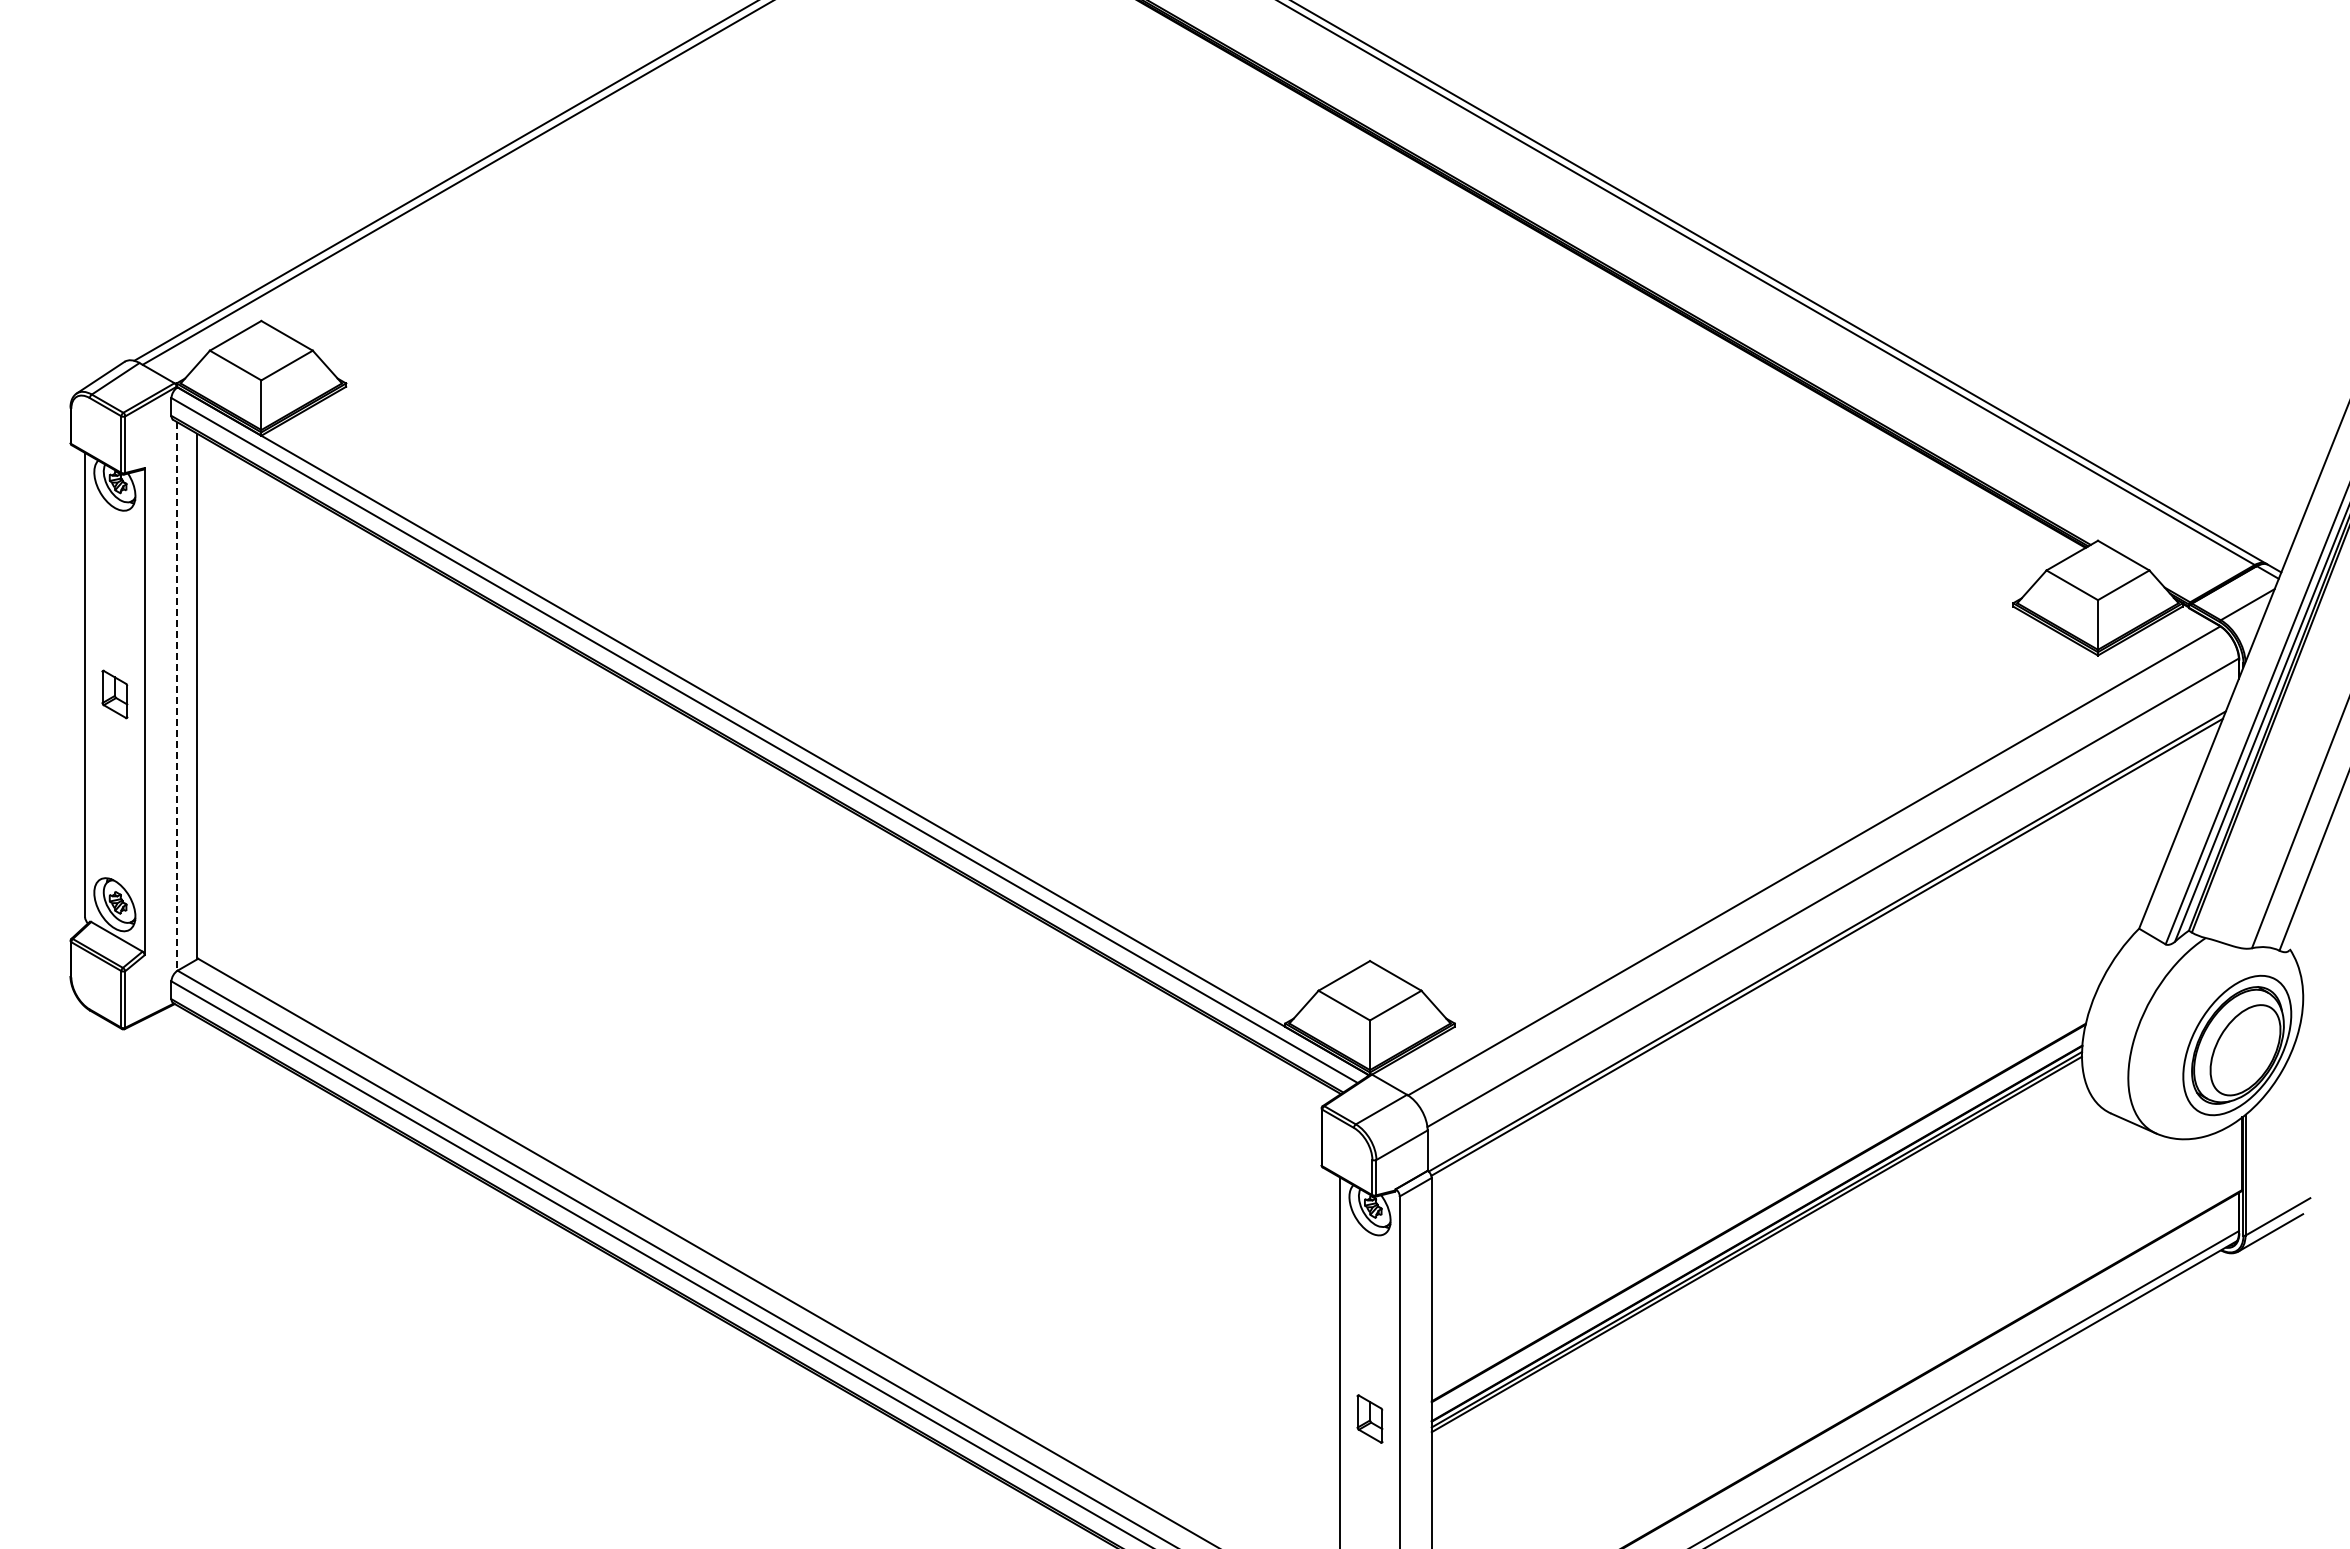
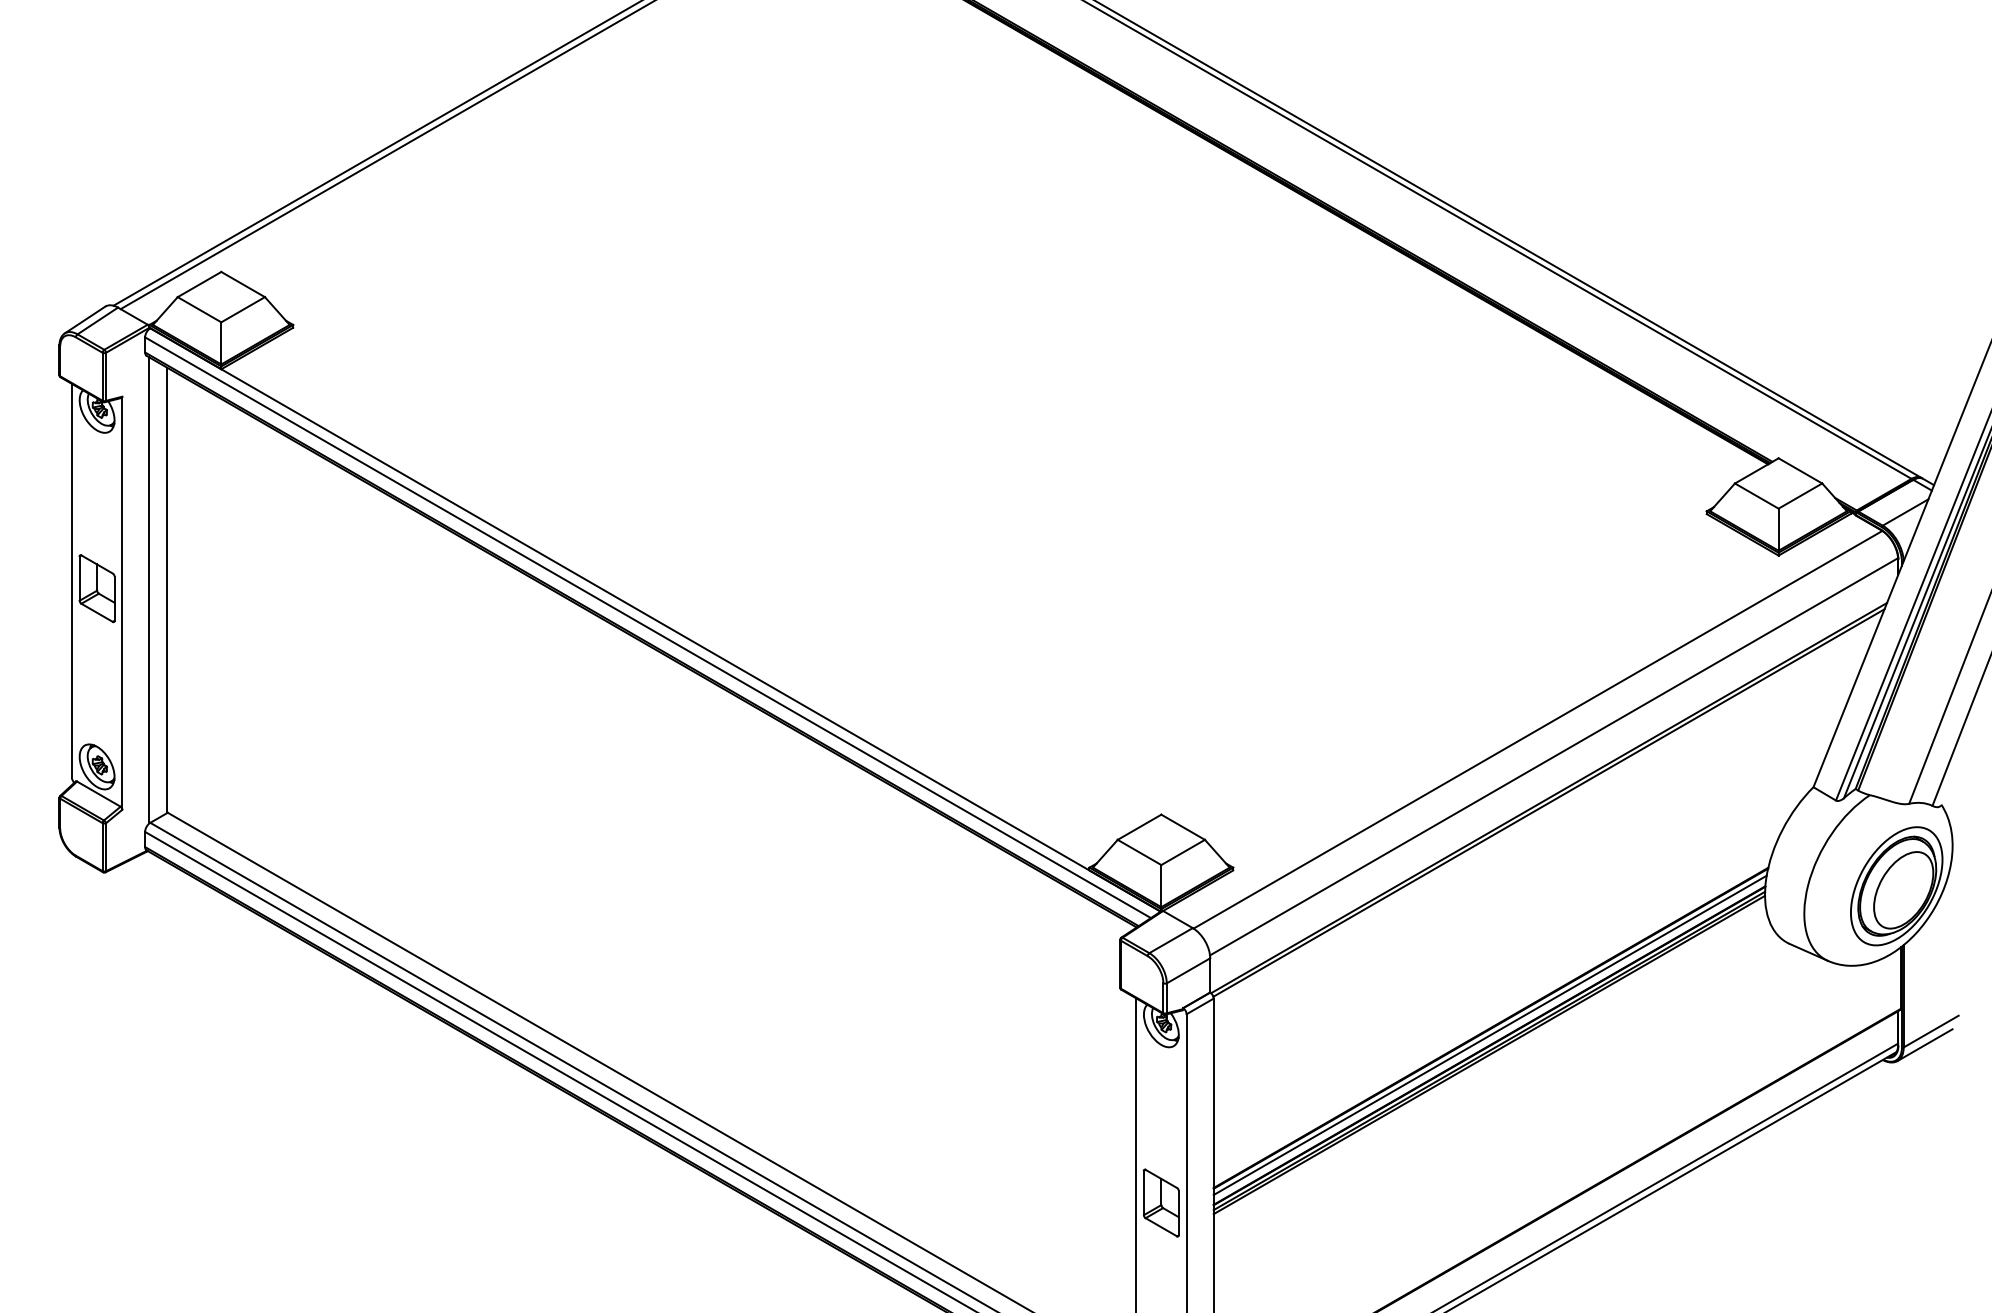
part: (114, 694) -> (96, 588), size x1.67
line: (176, 696) -> (149, 590), dashed -> solid
line: (1757, 1221) -> (1489, 1035), added
part: (1369, 1418) -> (1160, 1202), size x1.67

